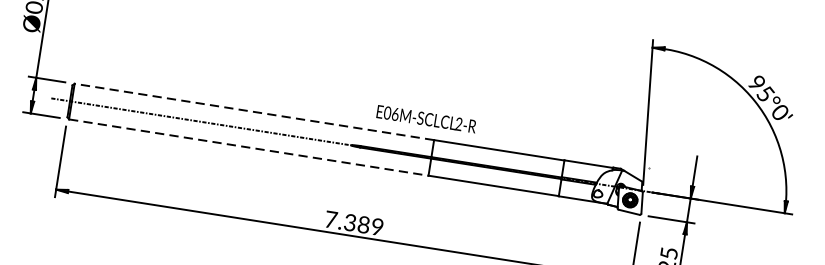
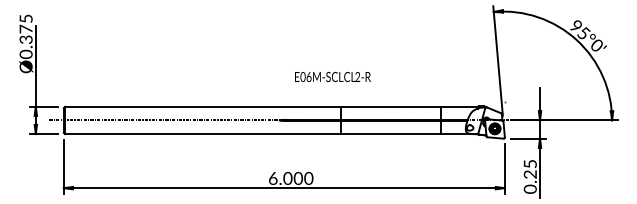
line: (254, 111) -> (203, 106), dashed -> solid
text: (426, 118) -> (332, 76), moved
line: (249, 148) -> (203, 134), dashed -> solid
text: (354, 223) -> (291, 178), 7.389 -> 6.000

